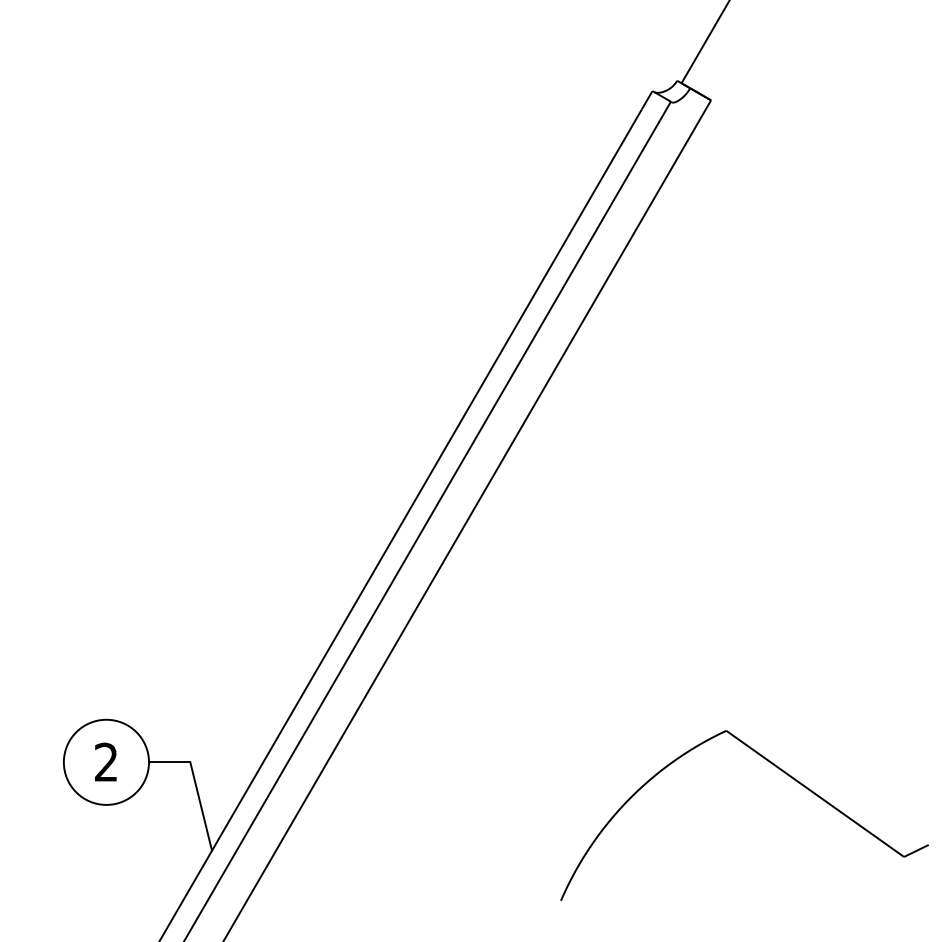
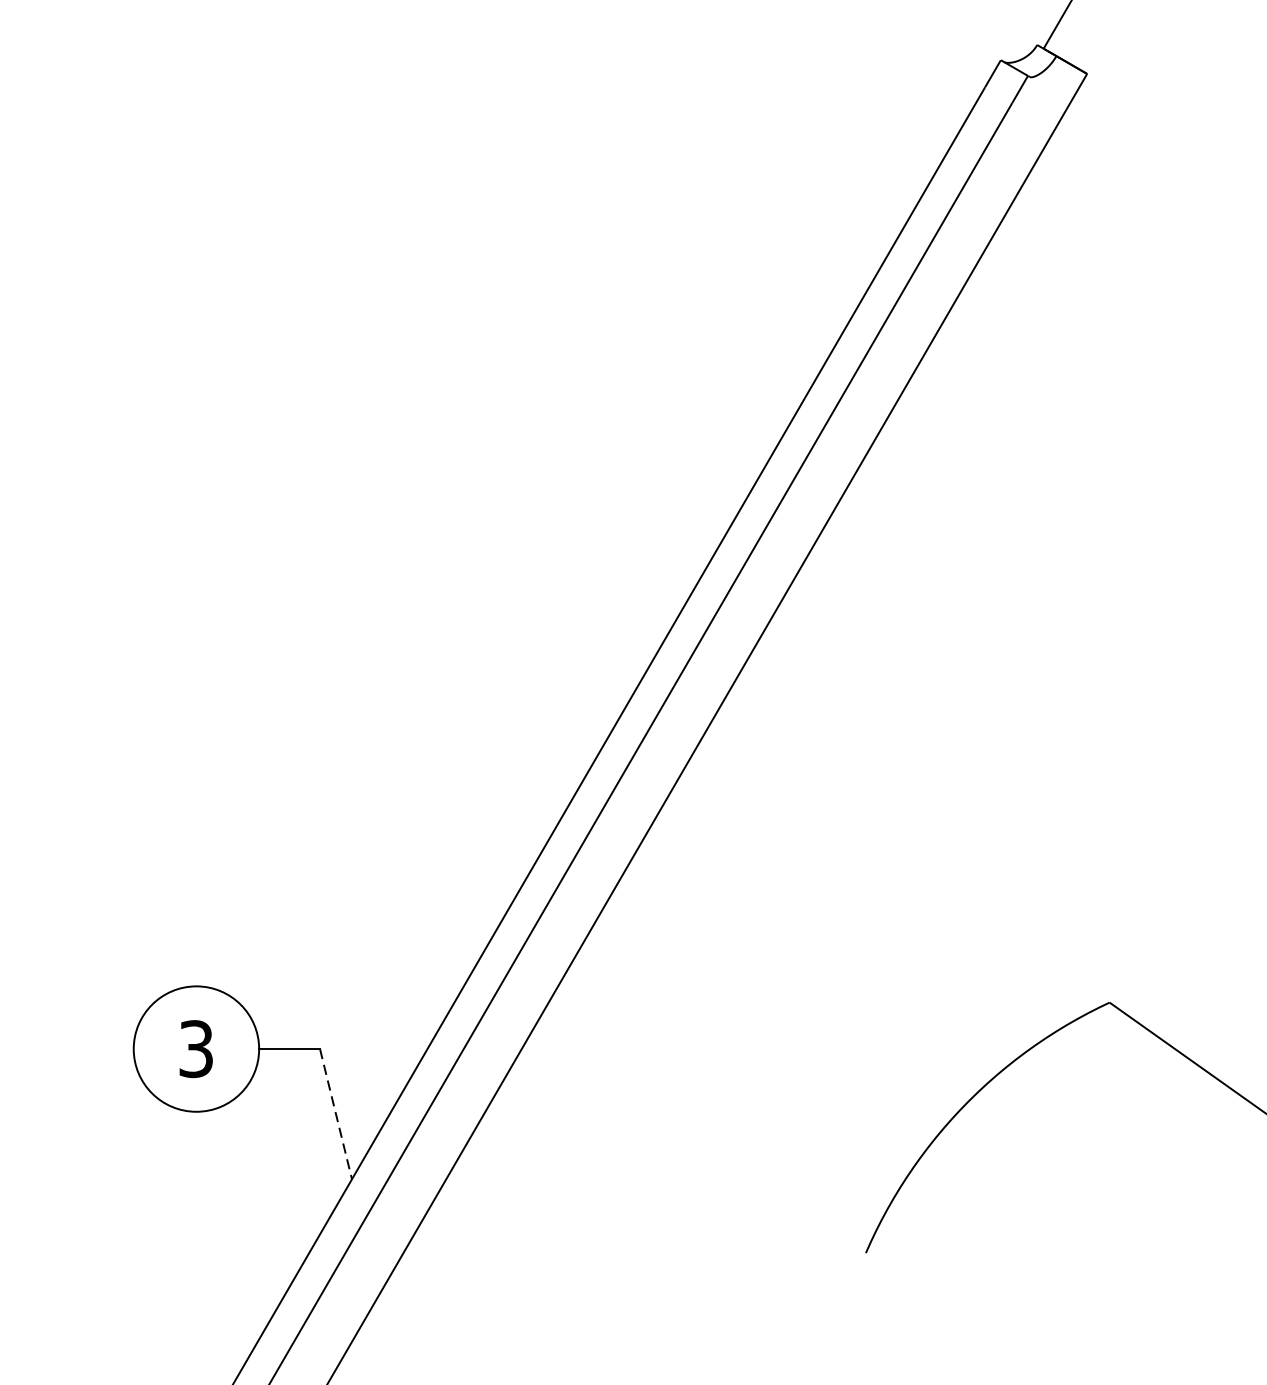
text: (106, 761) -> (196, 1047), 2 -> 3
line: (201, 806) -> (336, 1114), solid -> dashed

